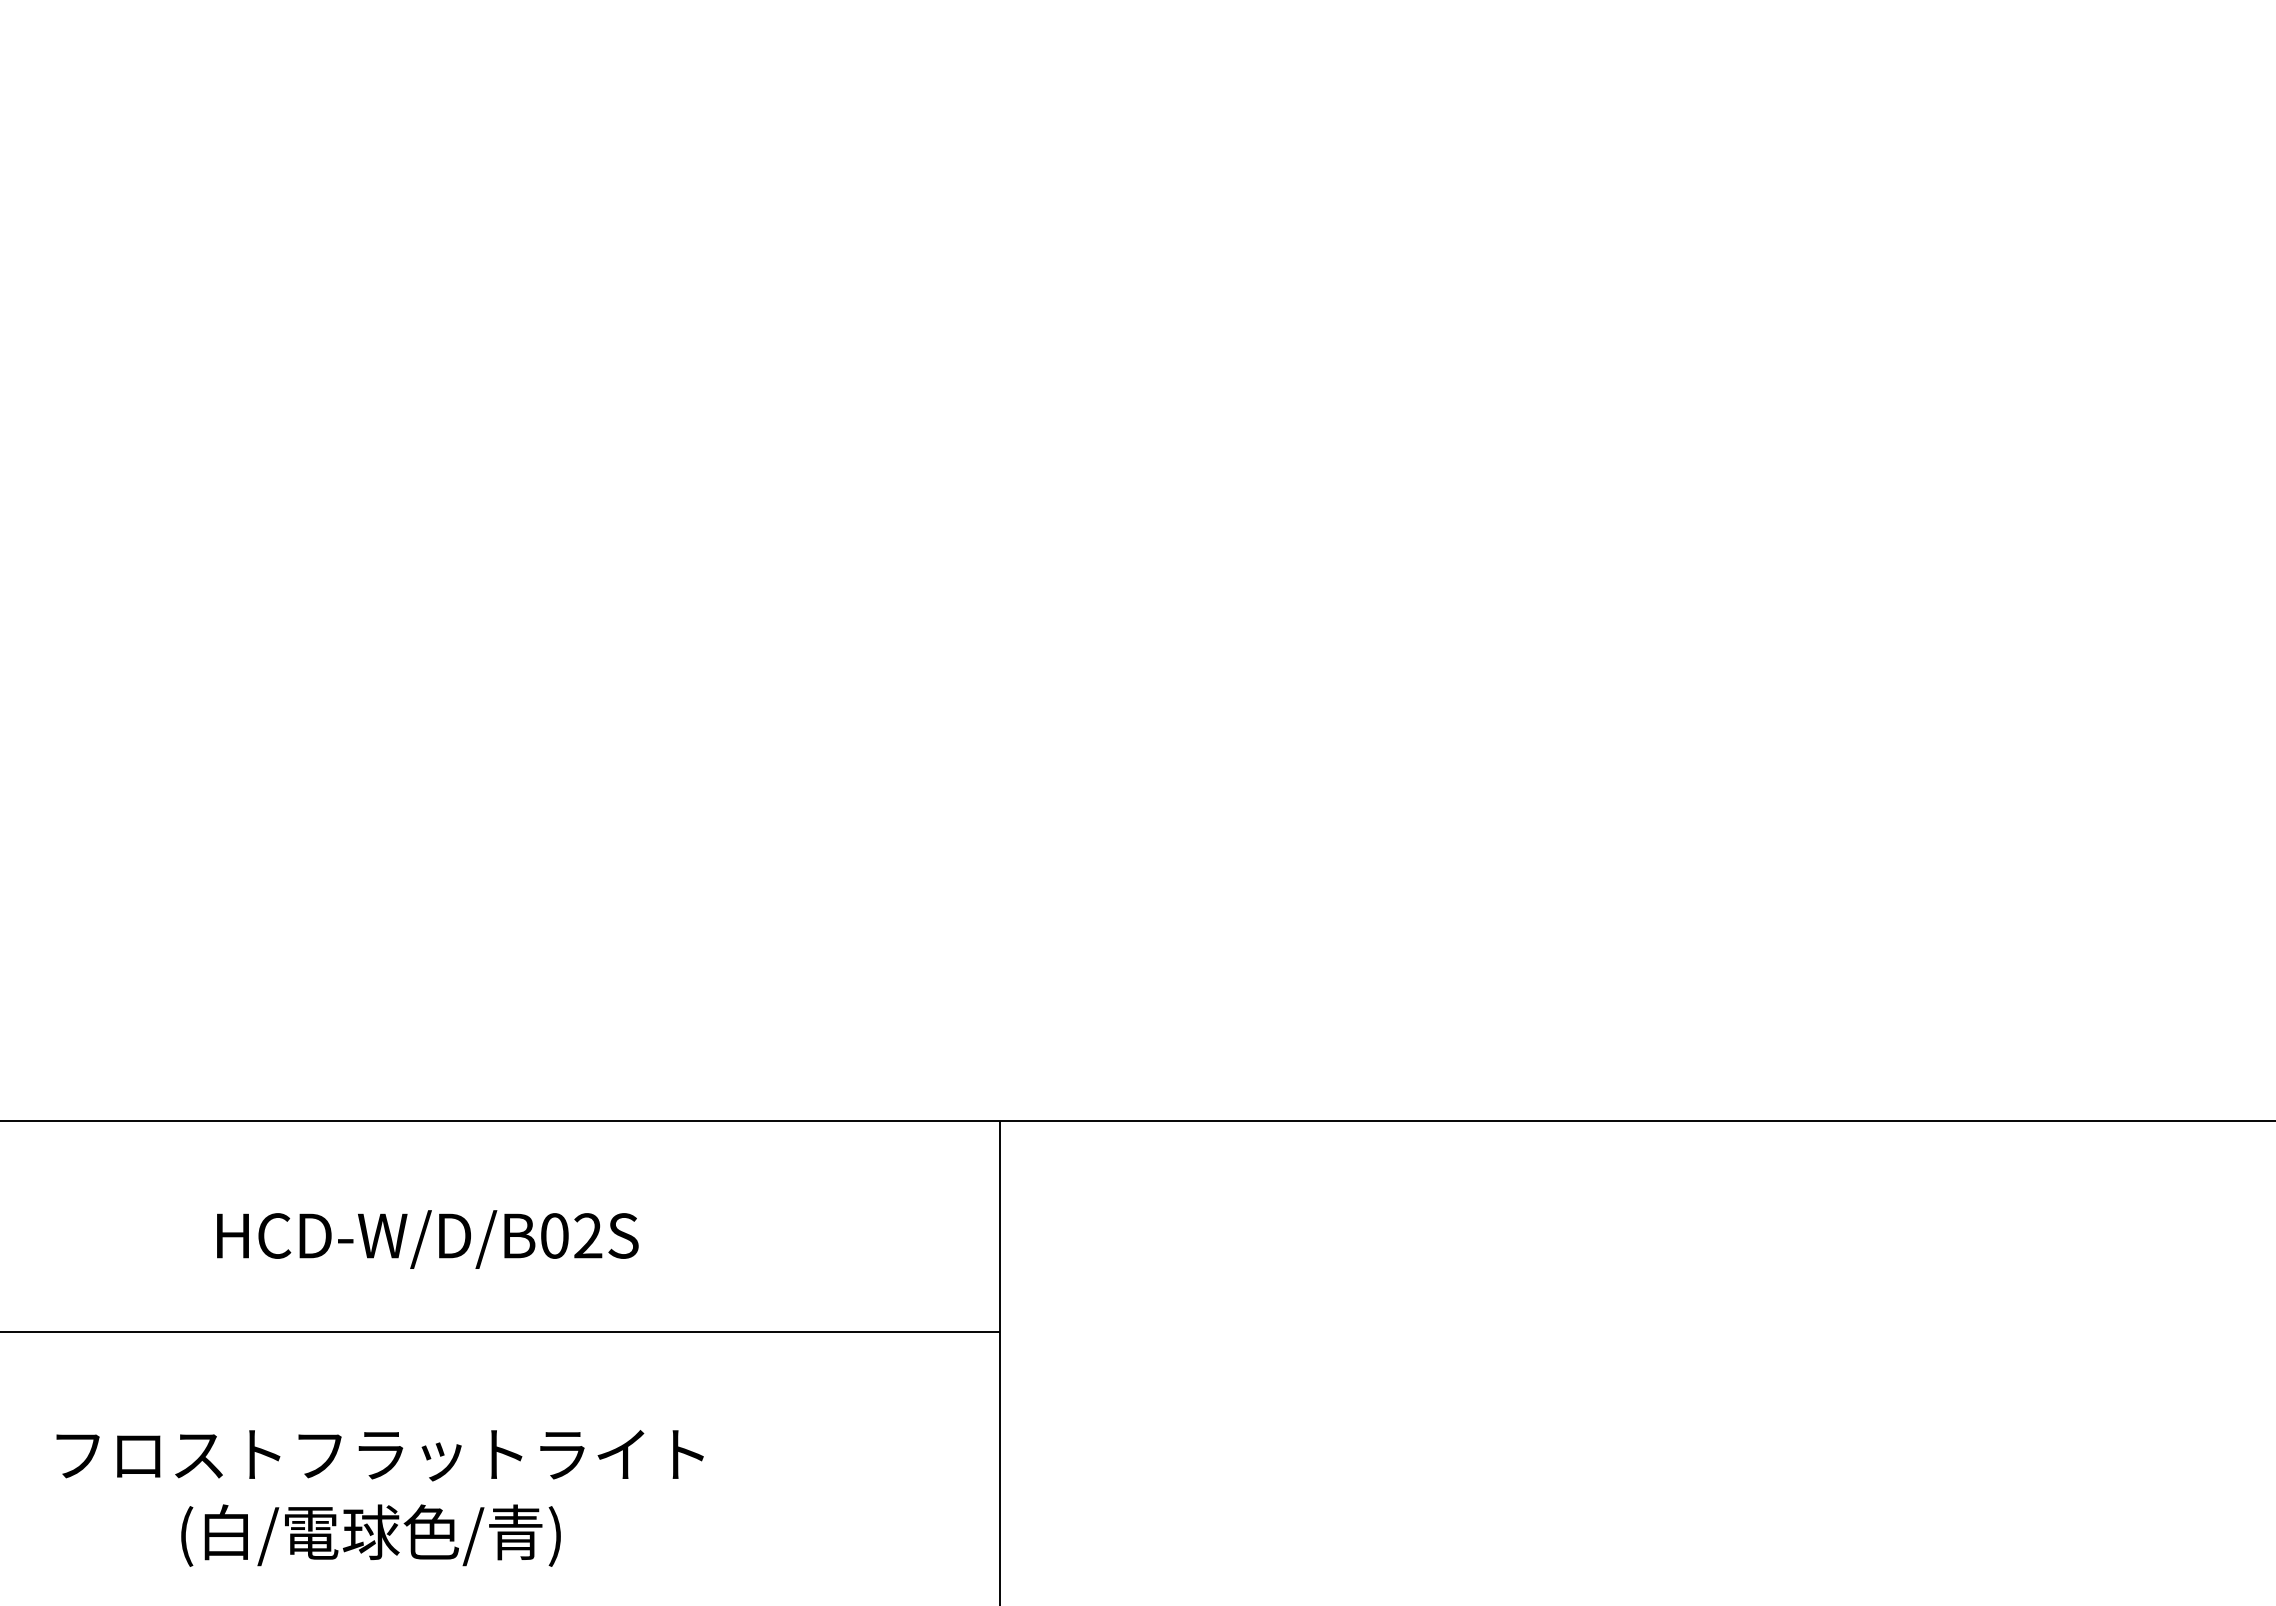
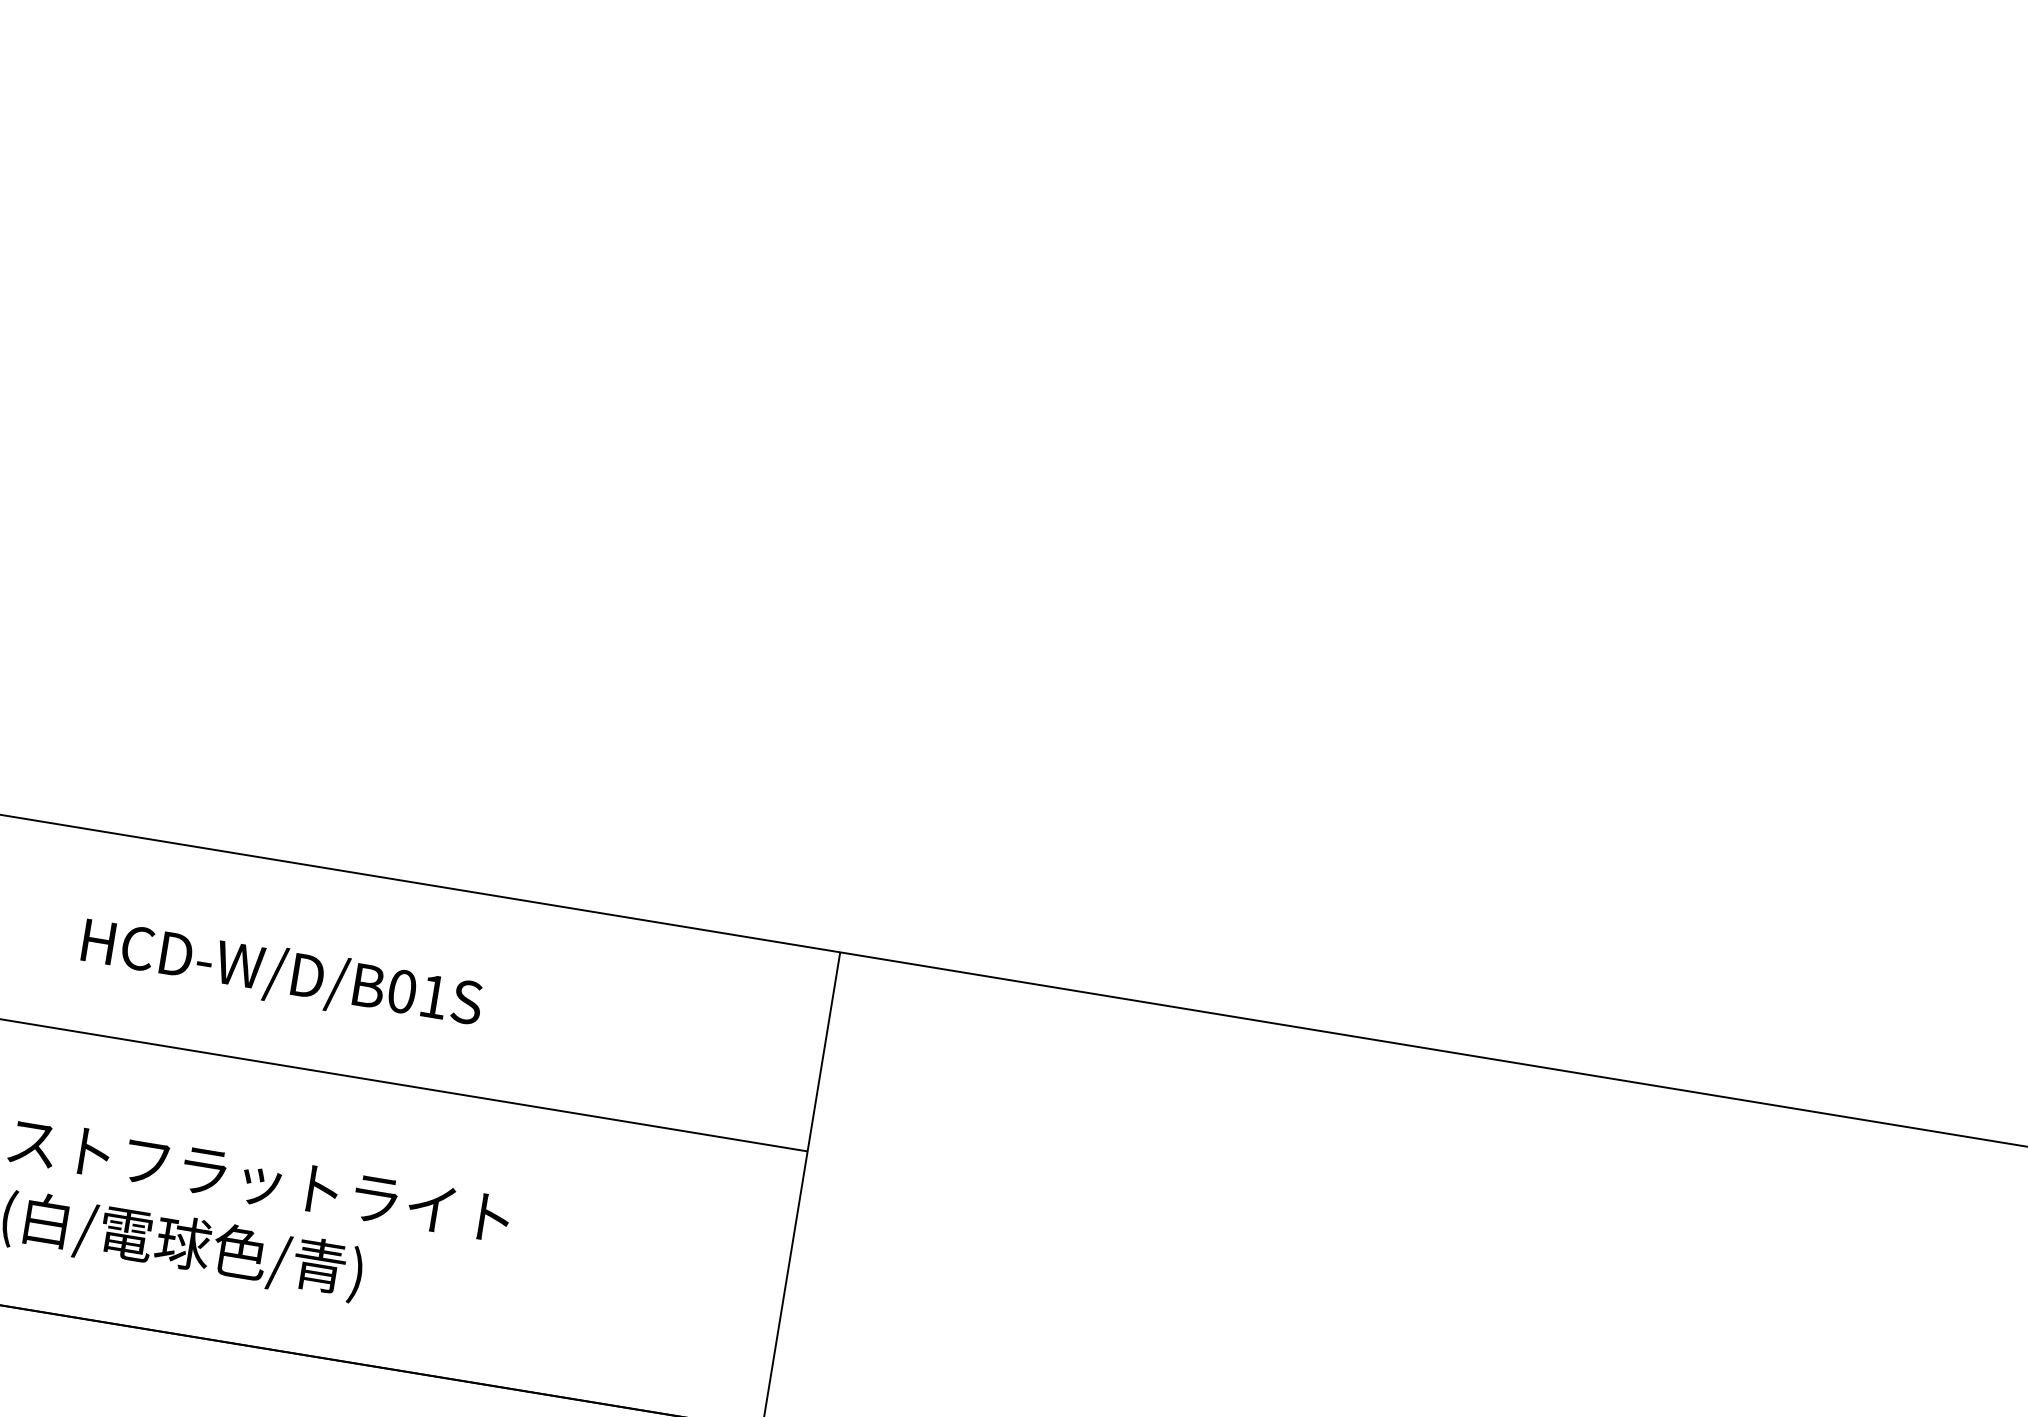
text: (588, 1235) -> (434, 996), HCD-W/D/B02S -> HCD-W/D/B01S

